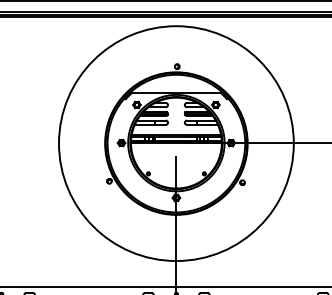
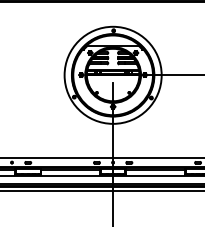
circle: (175, 142) -> (112, 74), size x0.71

